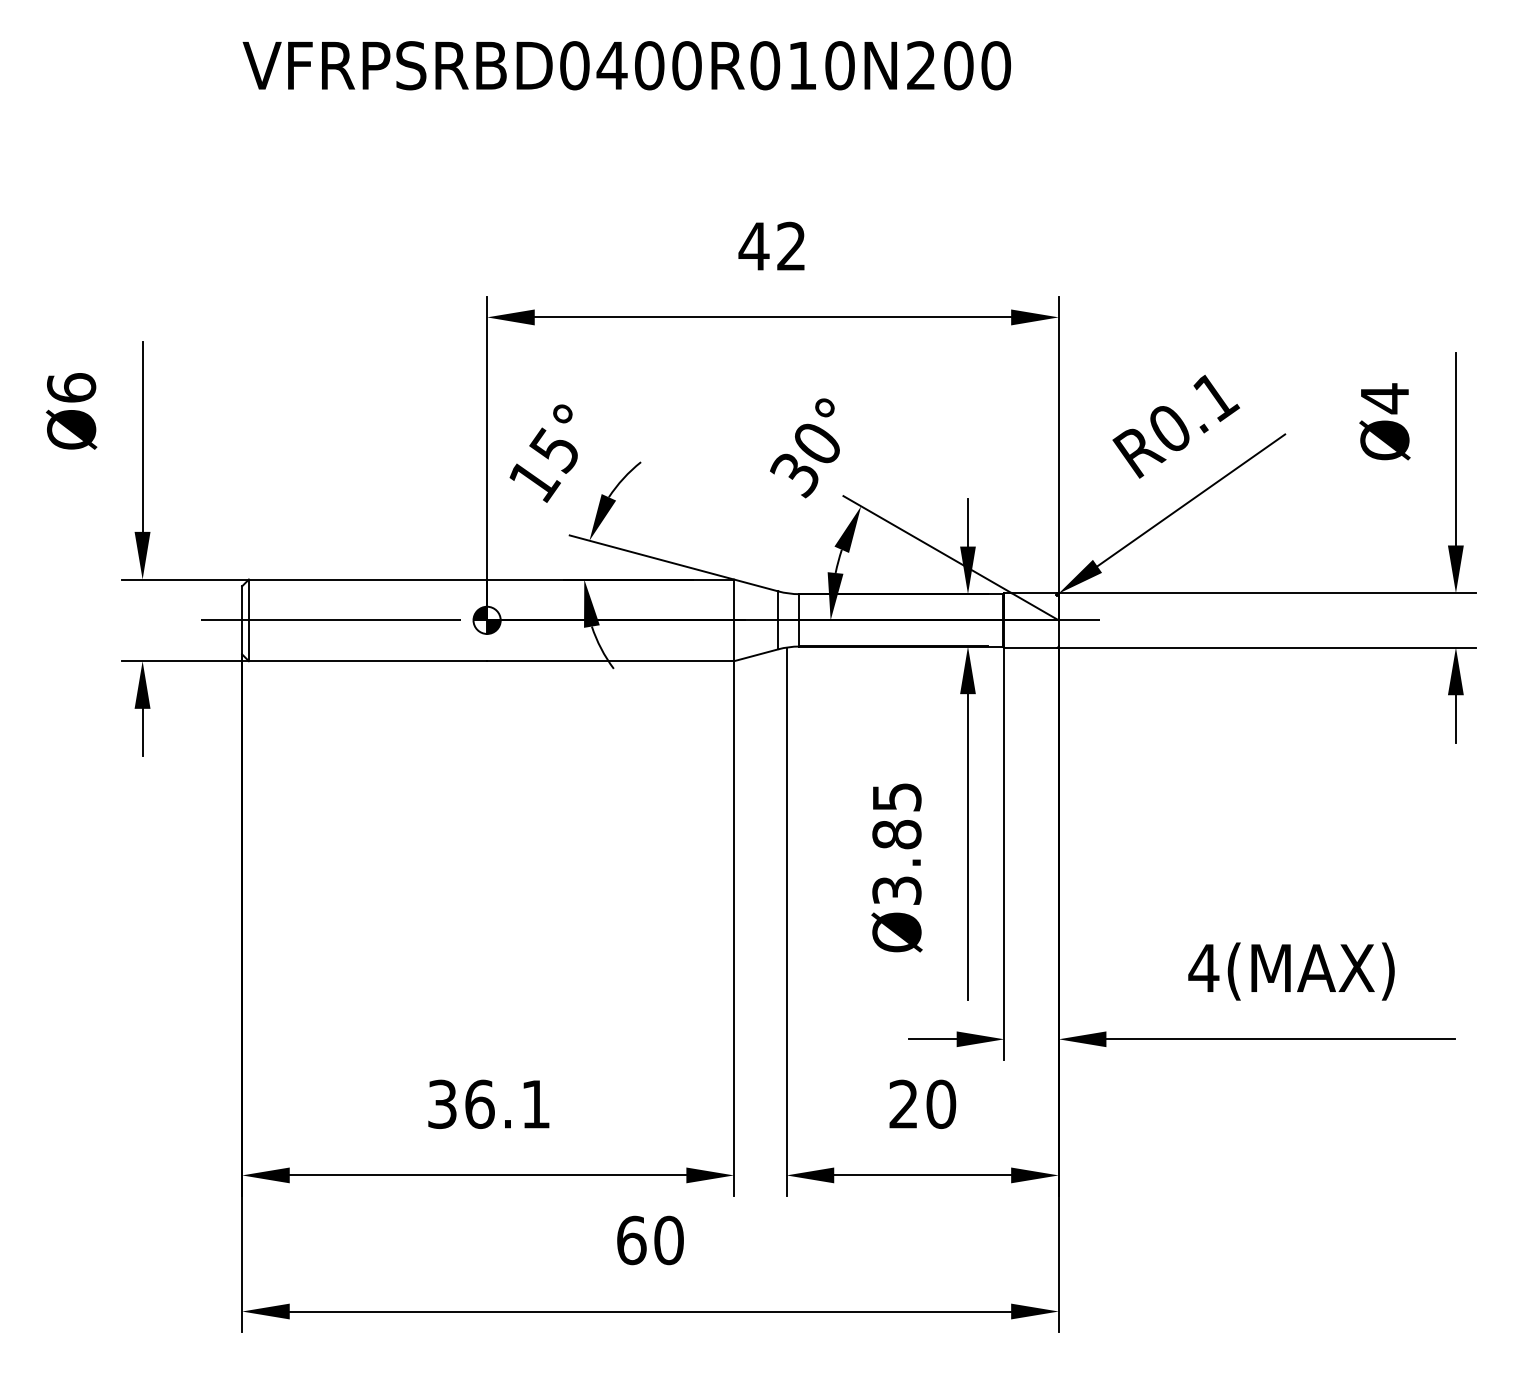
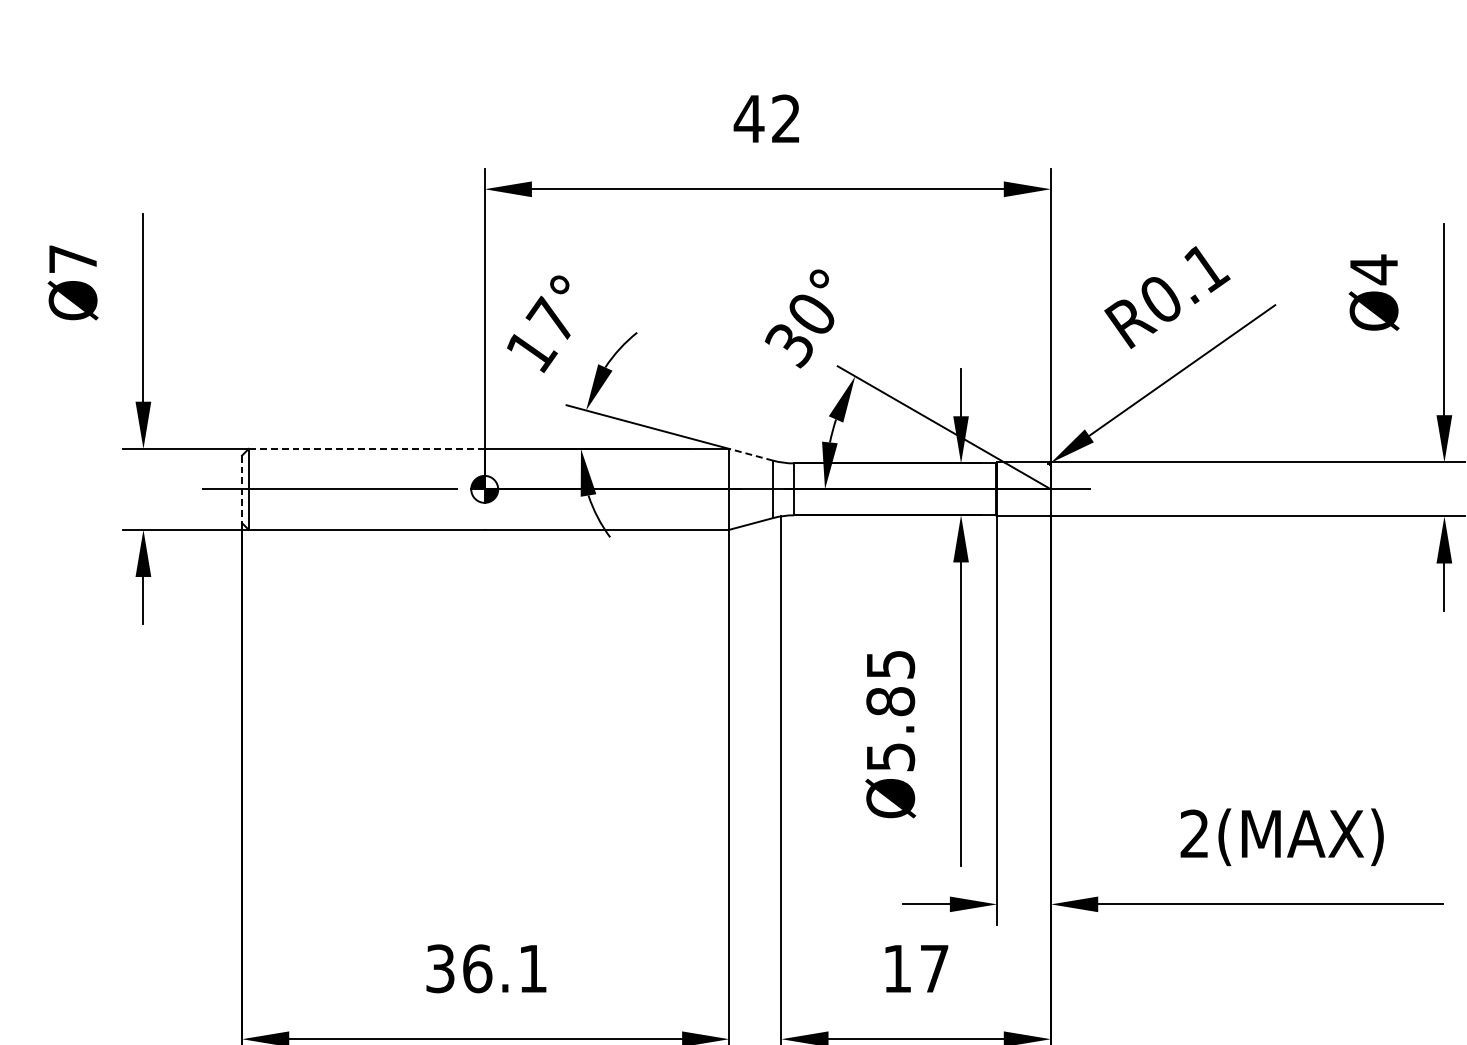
text: (71, 387) -> (73, 258), Ø6 -> Ø7
text: (552, 449) -> (549, 320), 15° -> 17°
line: (367, 579) -> (366, 448), solid -> dashed
line: (756, 585) -> (751, 454), solid -> dashed
line: (242, 620) -> (242, 489), solid -> dashed
text: (896, 890) -> (890, 756), Ø3.85 -> Ø5.85
text: (1203, 967) -> (1194, 833), 4(MAX) -> 2(MAX)
text: (922, 1104) -> (916, 968), 20 -> 17

